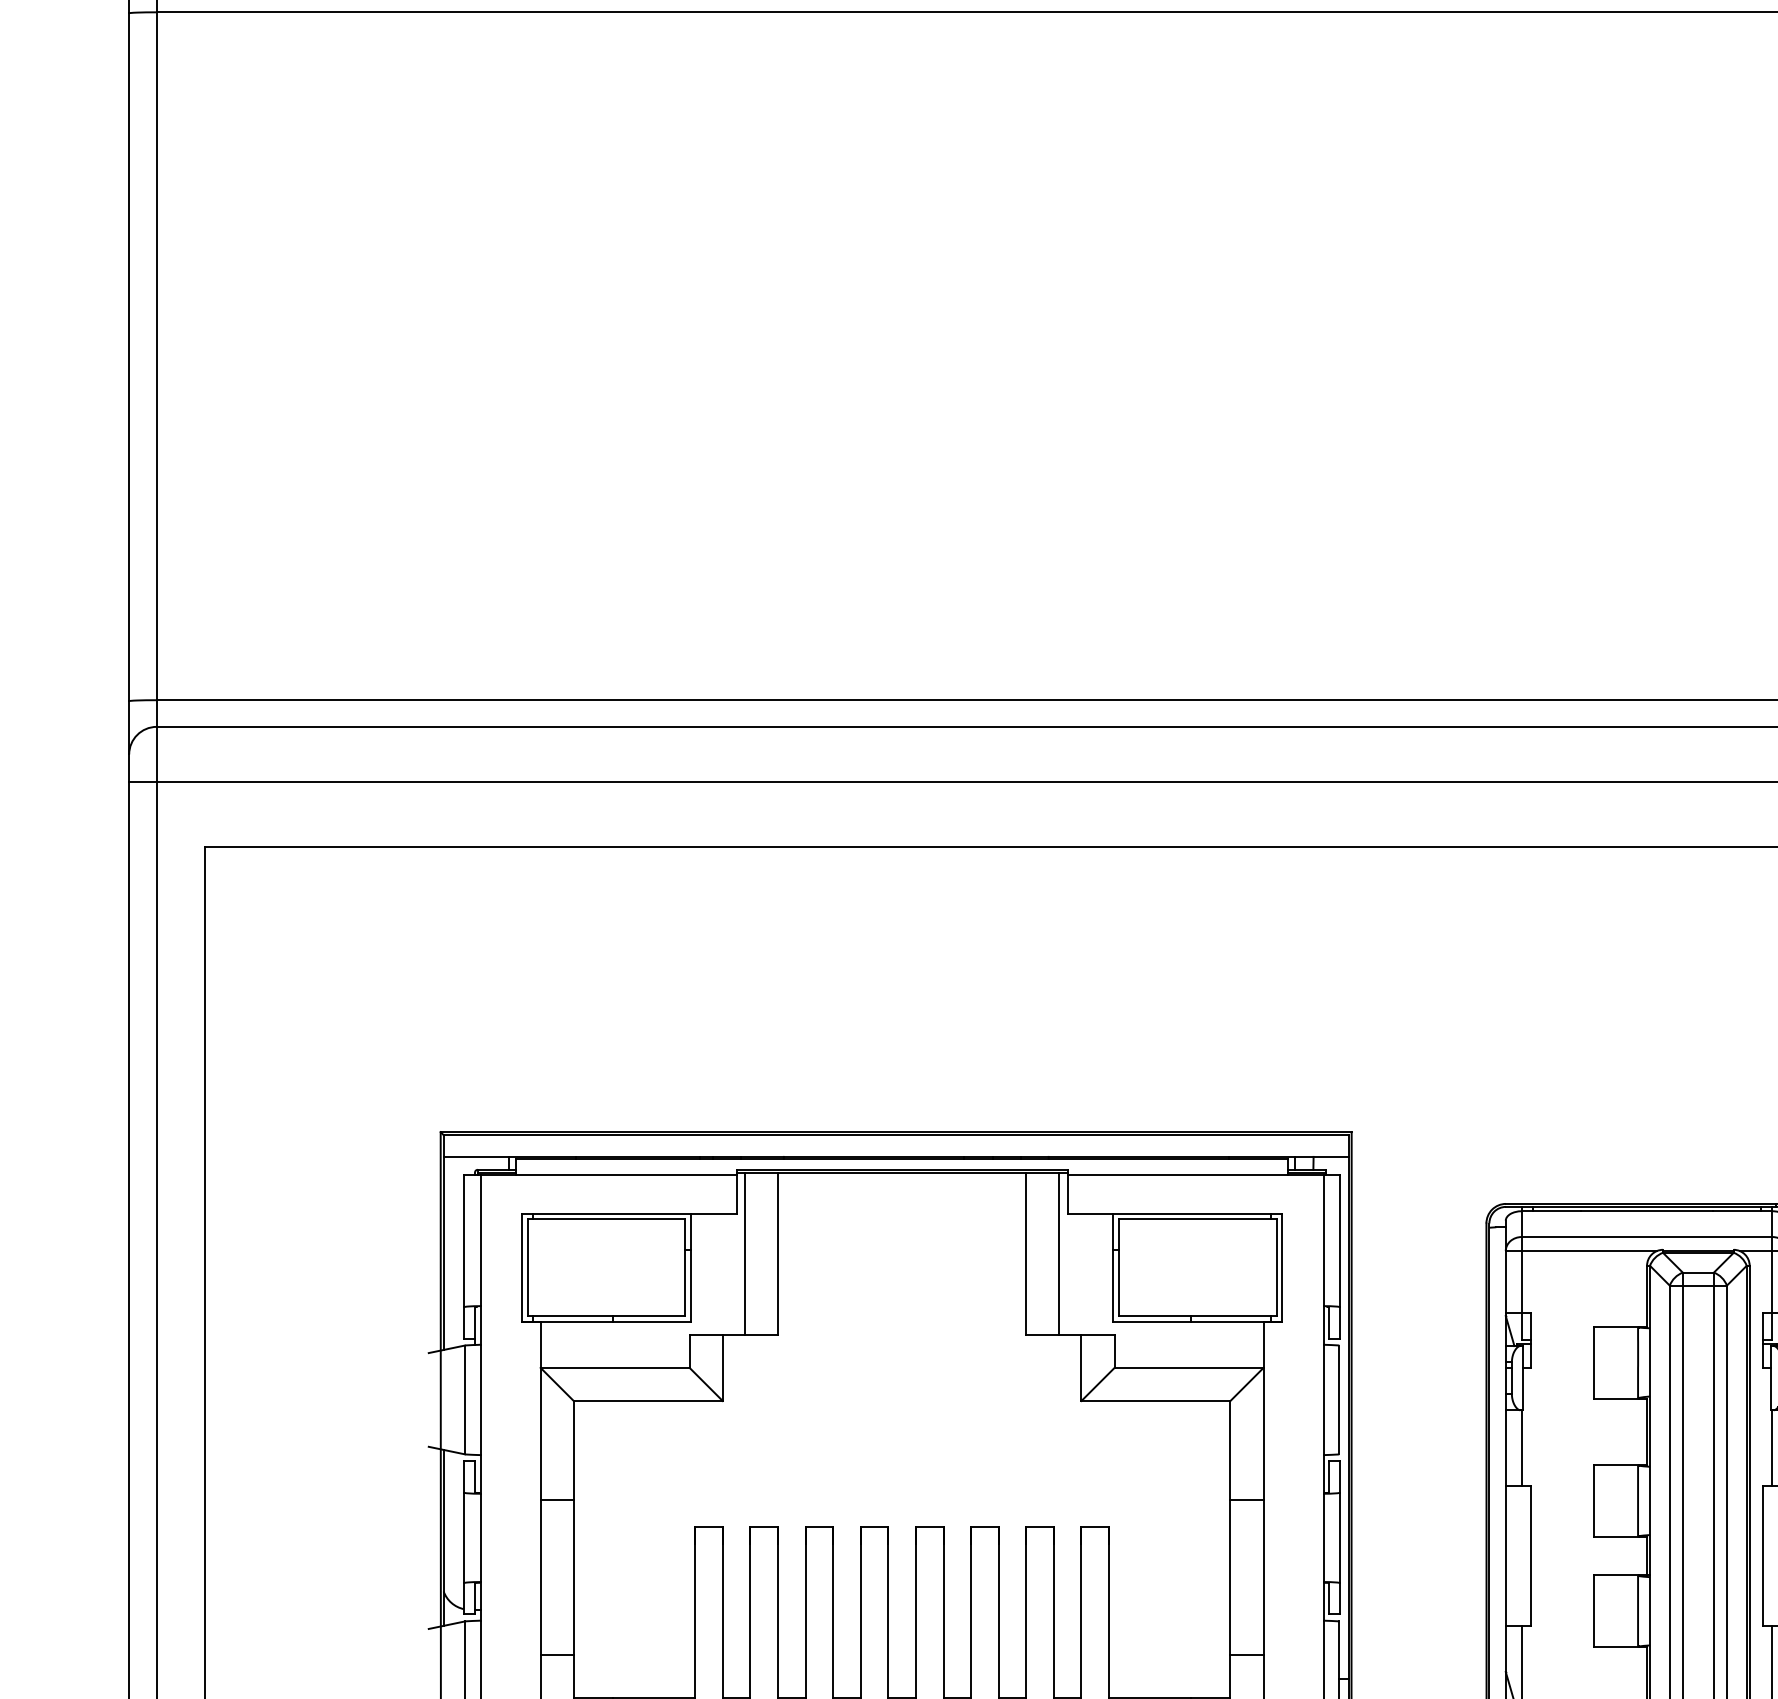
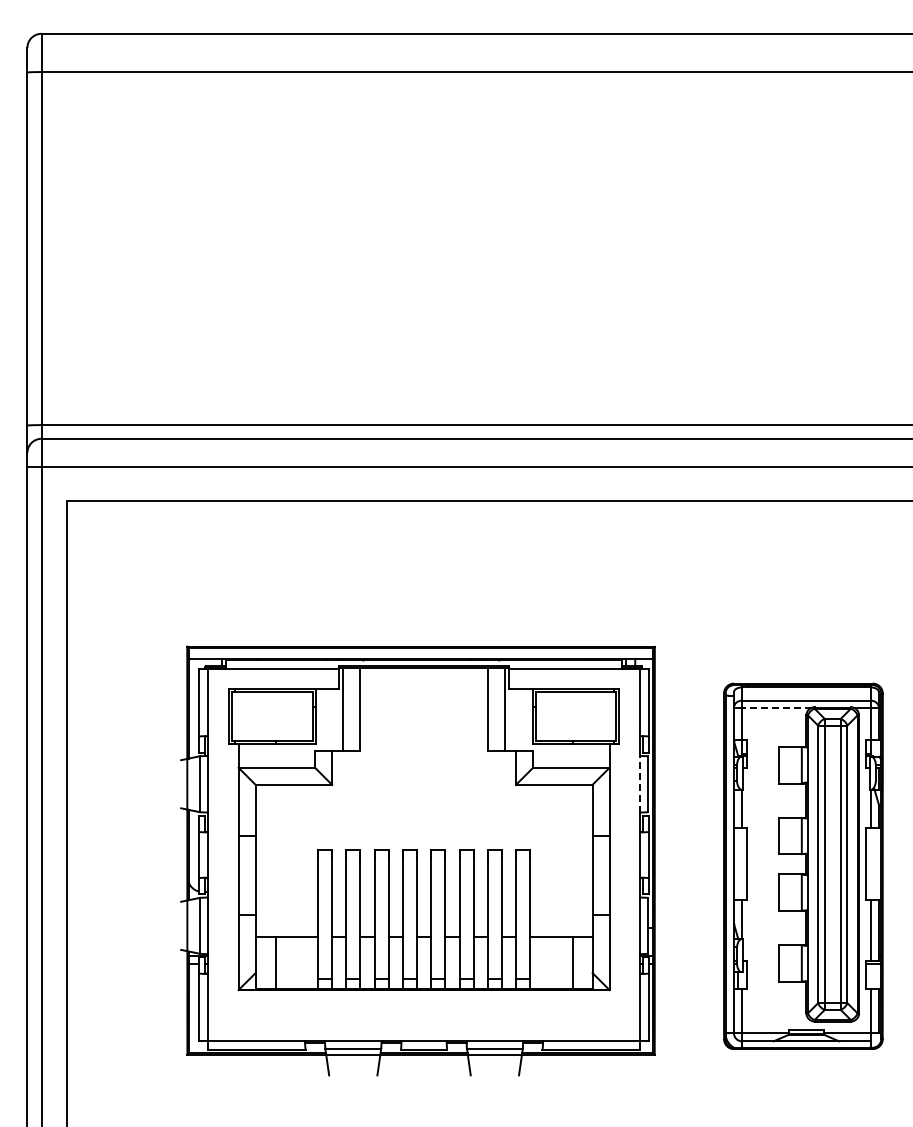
line: (1588, 1250) -> (776, 707), solid -> dashed
line: (1323, 1398) -> (640, 783), solid -> dashed

